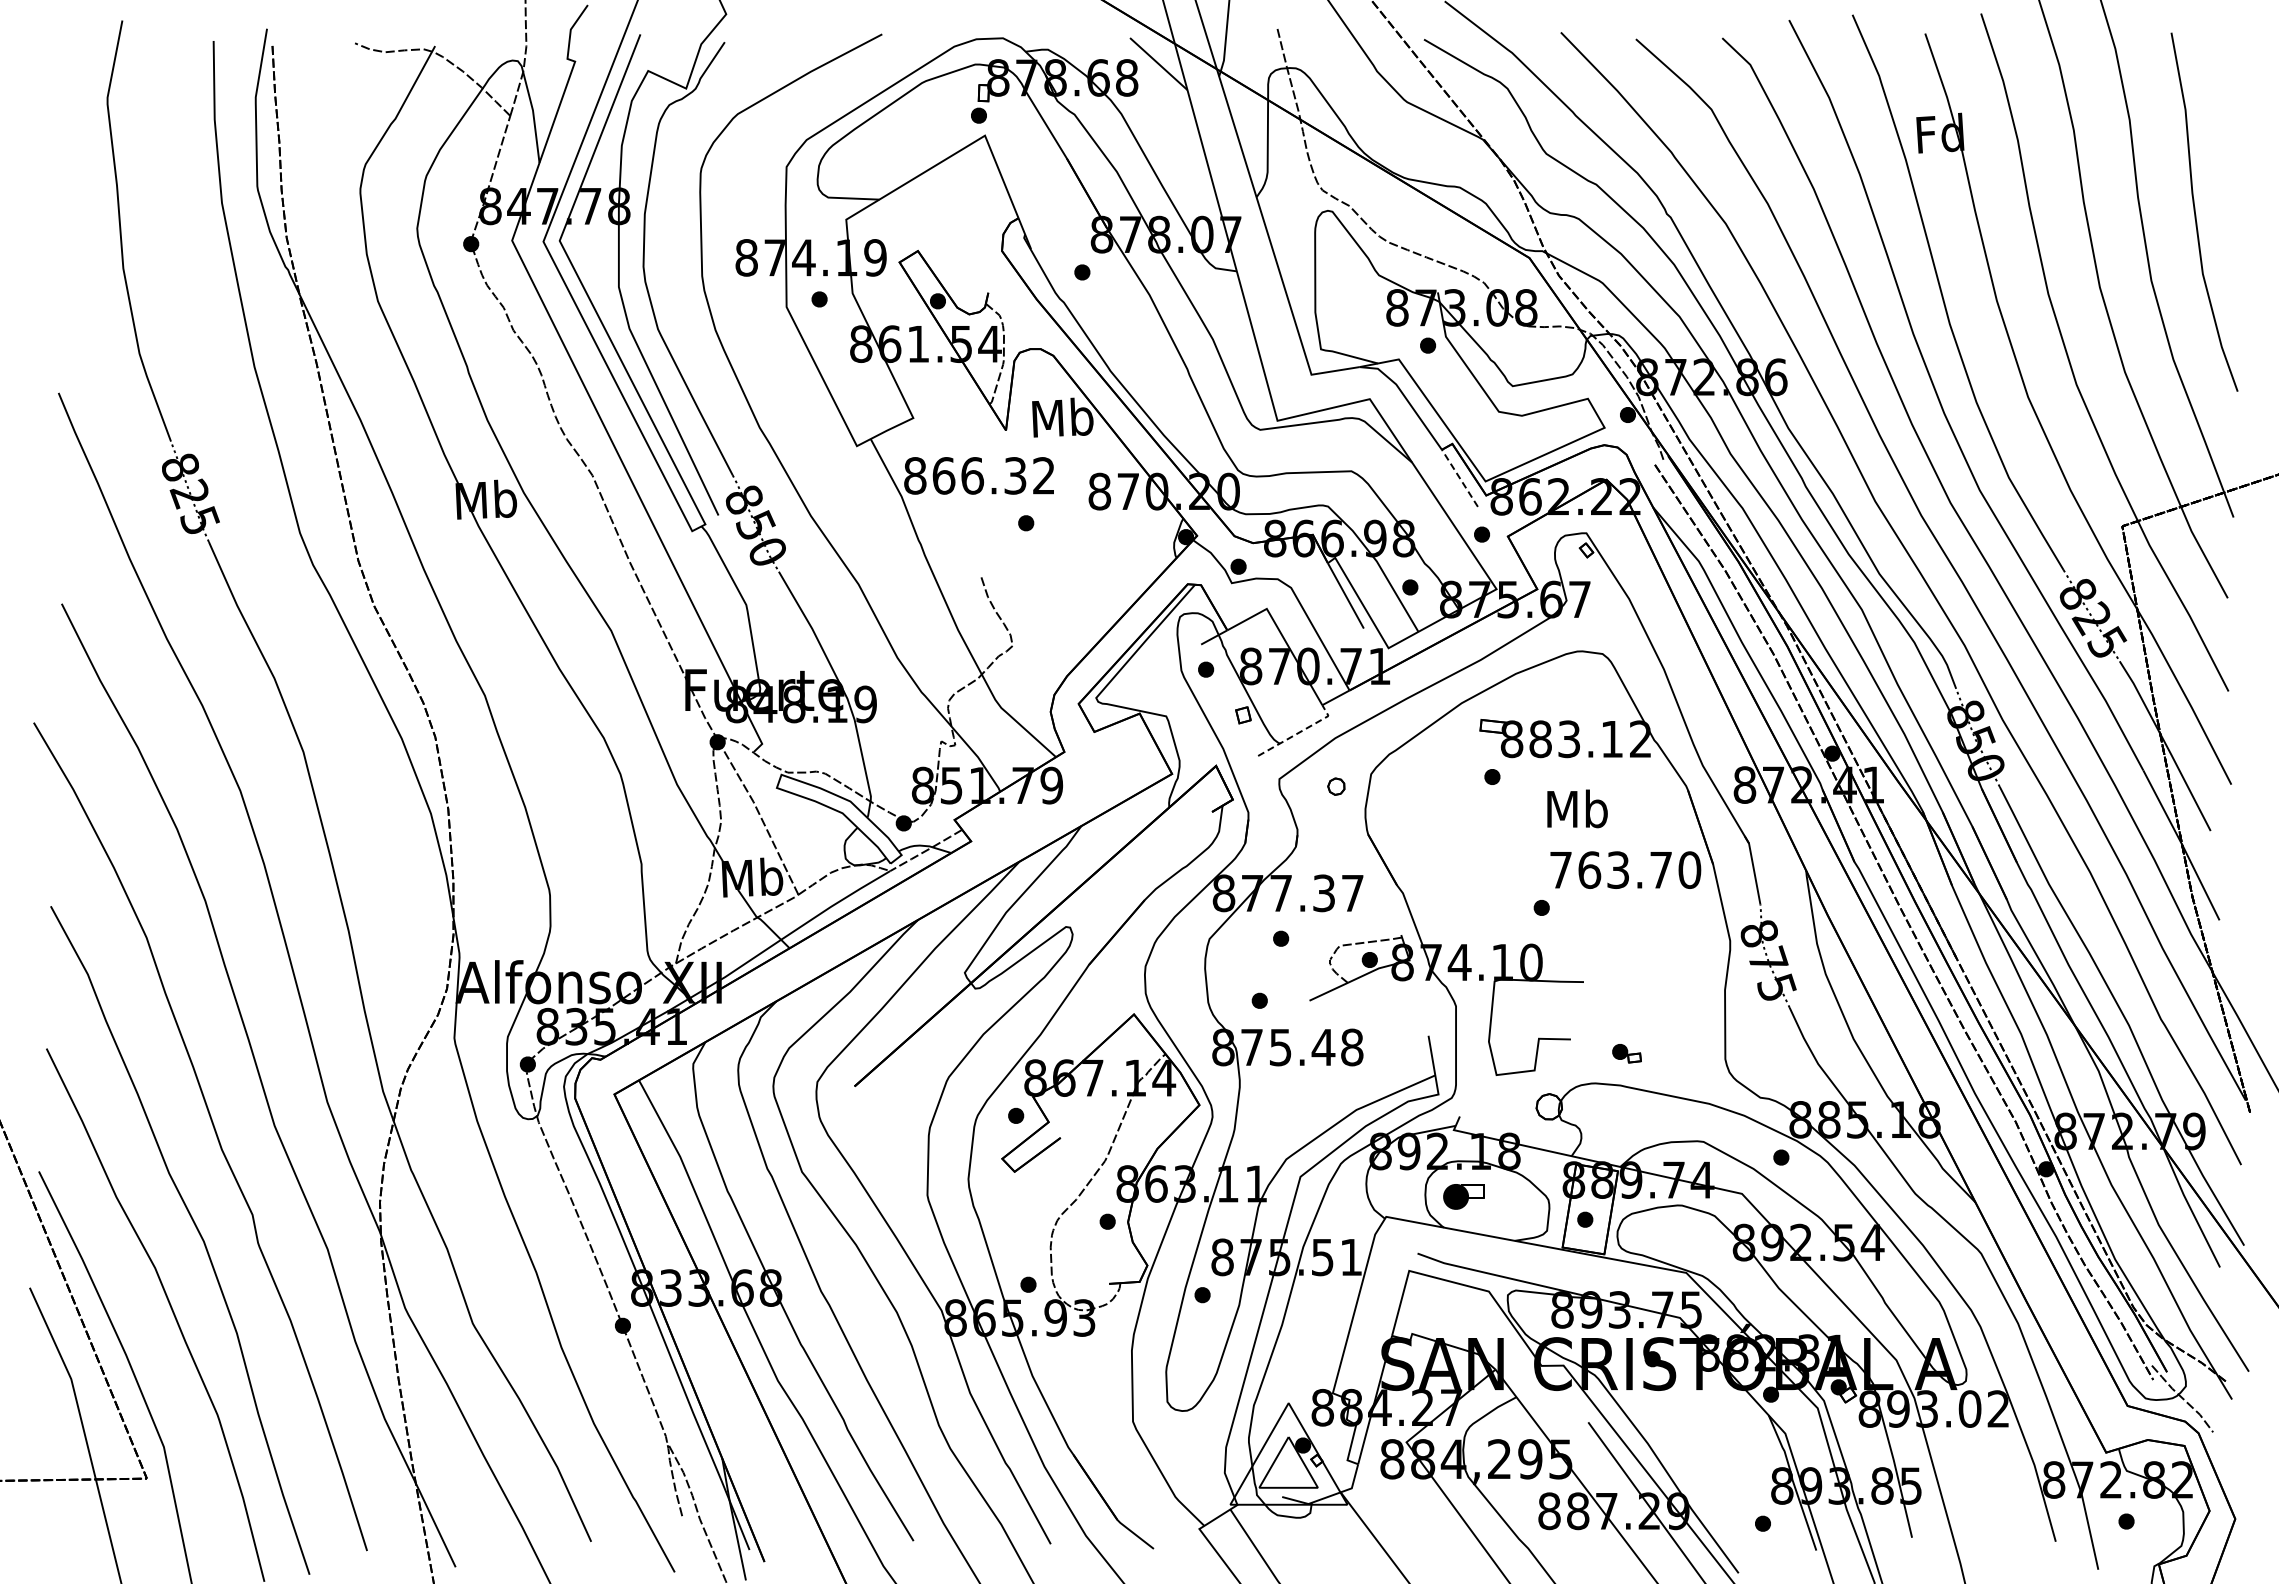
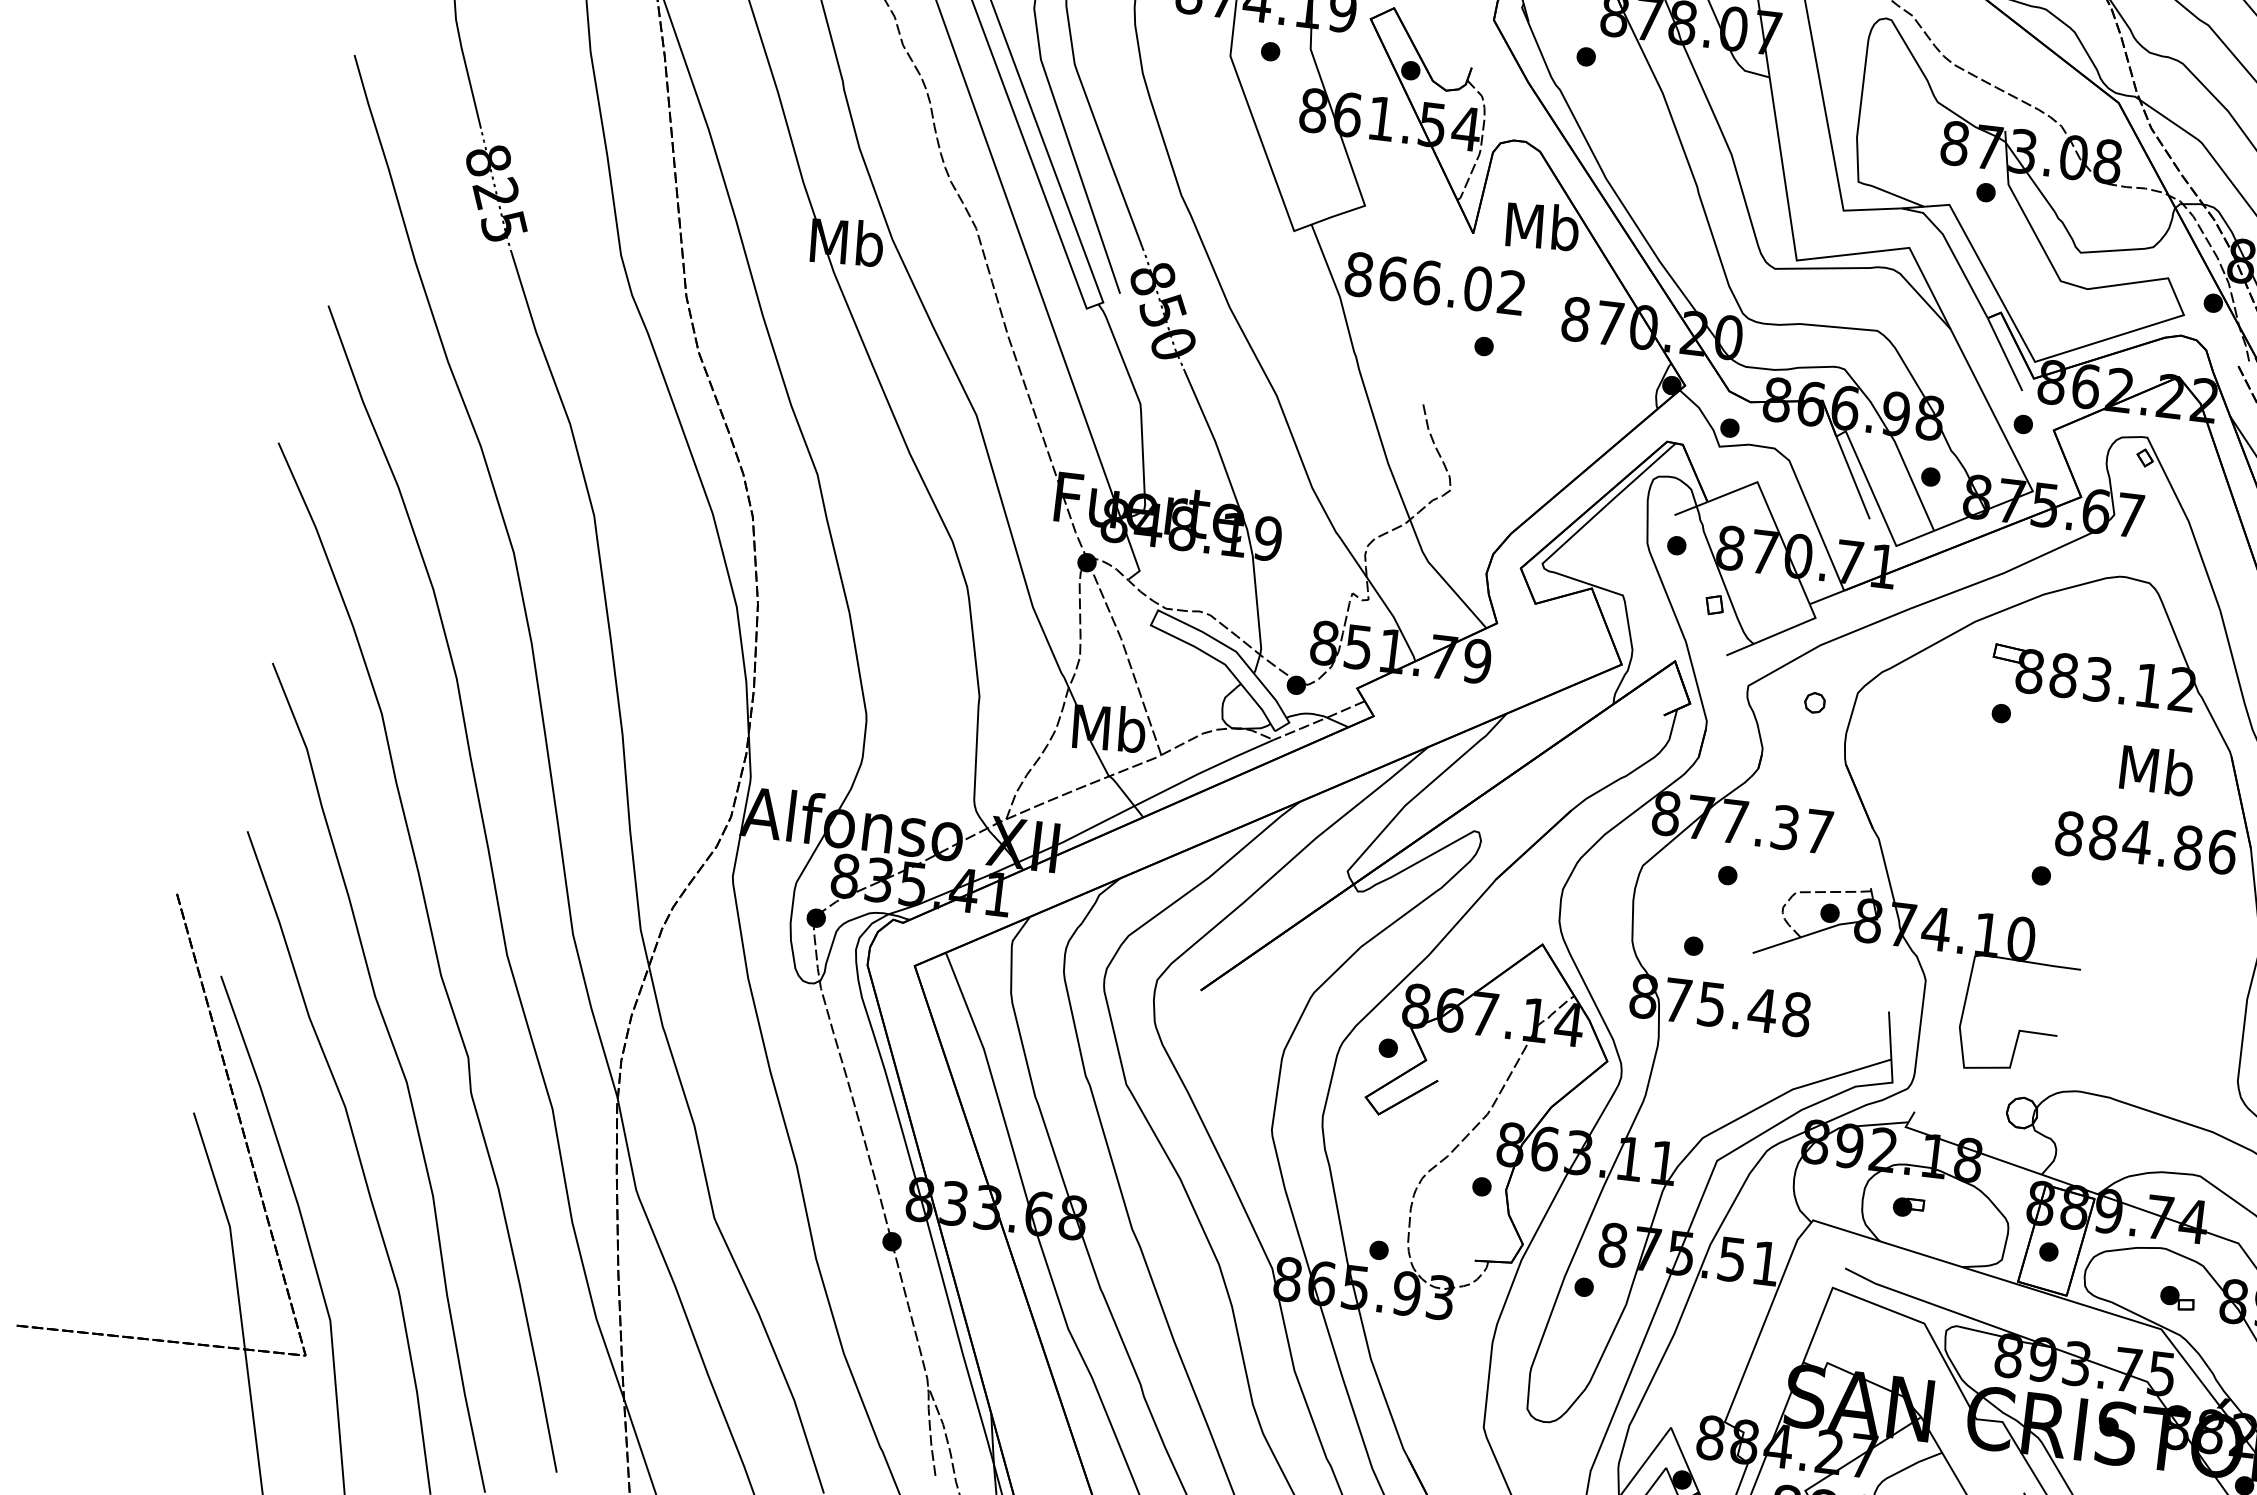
text: (1015, 475) -> (1478, 288), 866.32 -> 866.02
line: (1459, 478) -> (2004, 354), dashed -> solid
line: (1299, 732) -> (1778, 633), dashed -> solid
text: (1577, 808) -> (2157, 770), moved
text: (1625, 869) -> (2146, 842), 763.70 -> 884.86
part: (1626, 1053) -> (2177, 1298), moved
part: (1464, 1196) -> (1908, 1207), size x0.62

